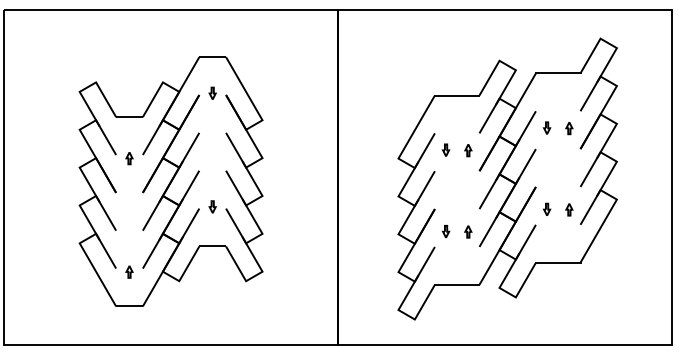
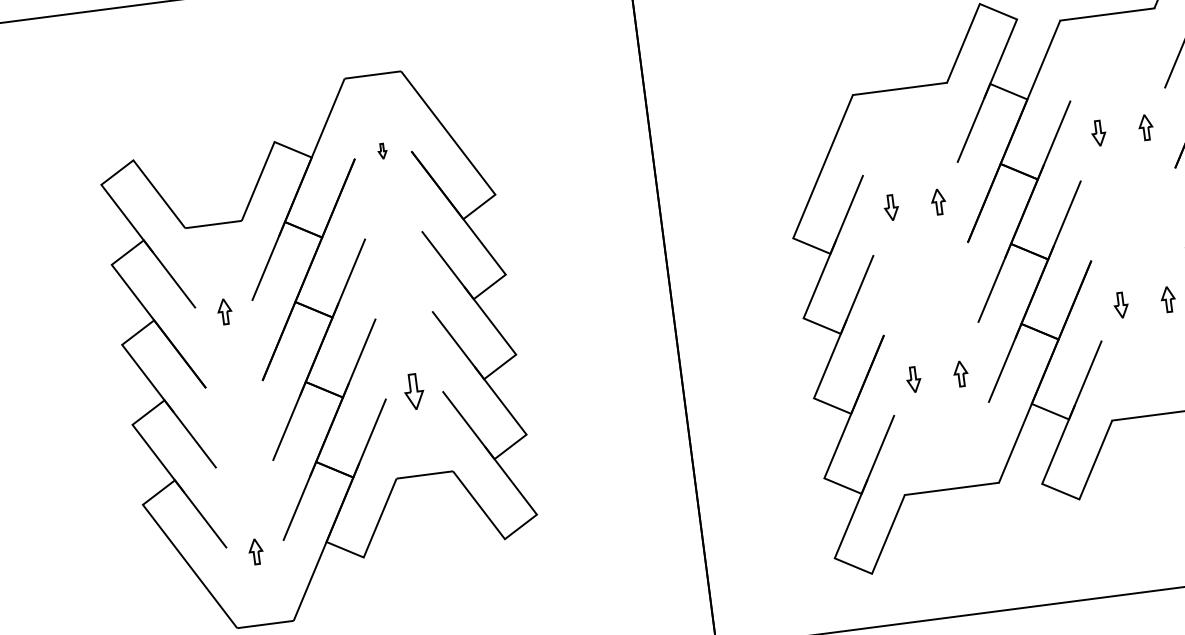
part: (212, 92) -> (382, 149), size x0.6
part: (212, 206) -> (413, 390), size x1.4

